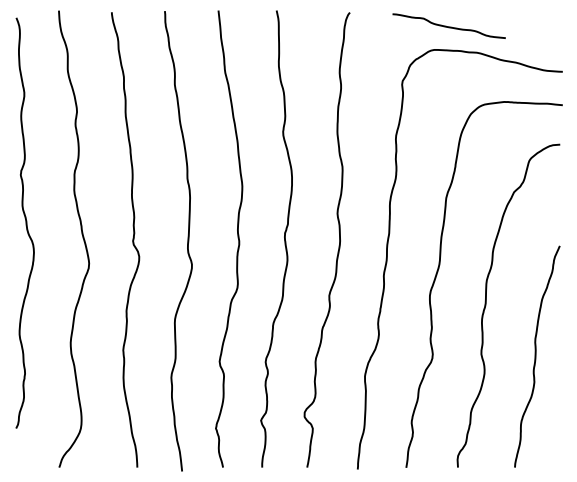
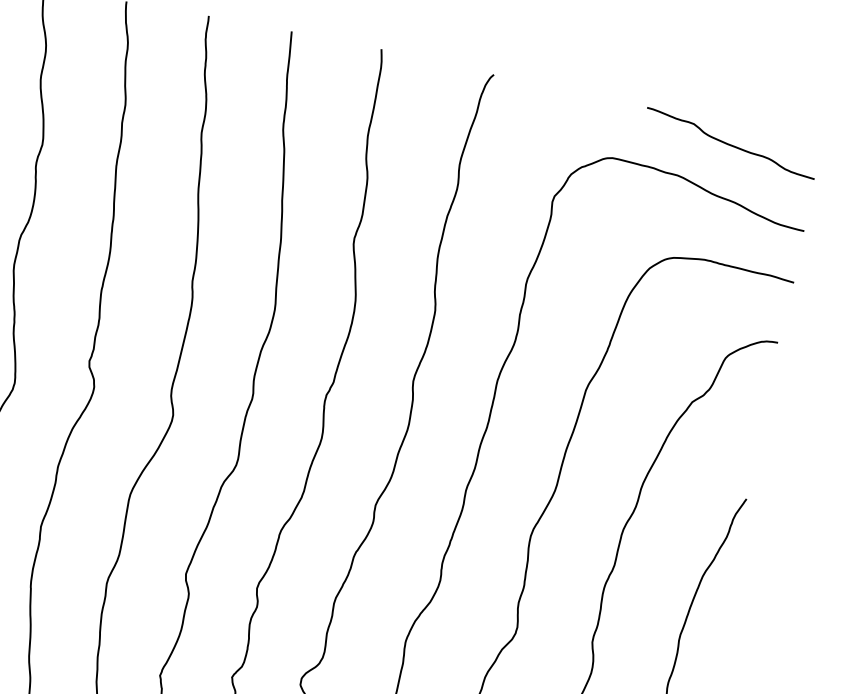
curve: (448, 26) -> (729, 143), moved

